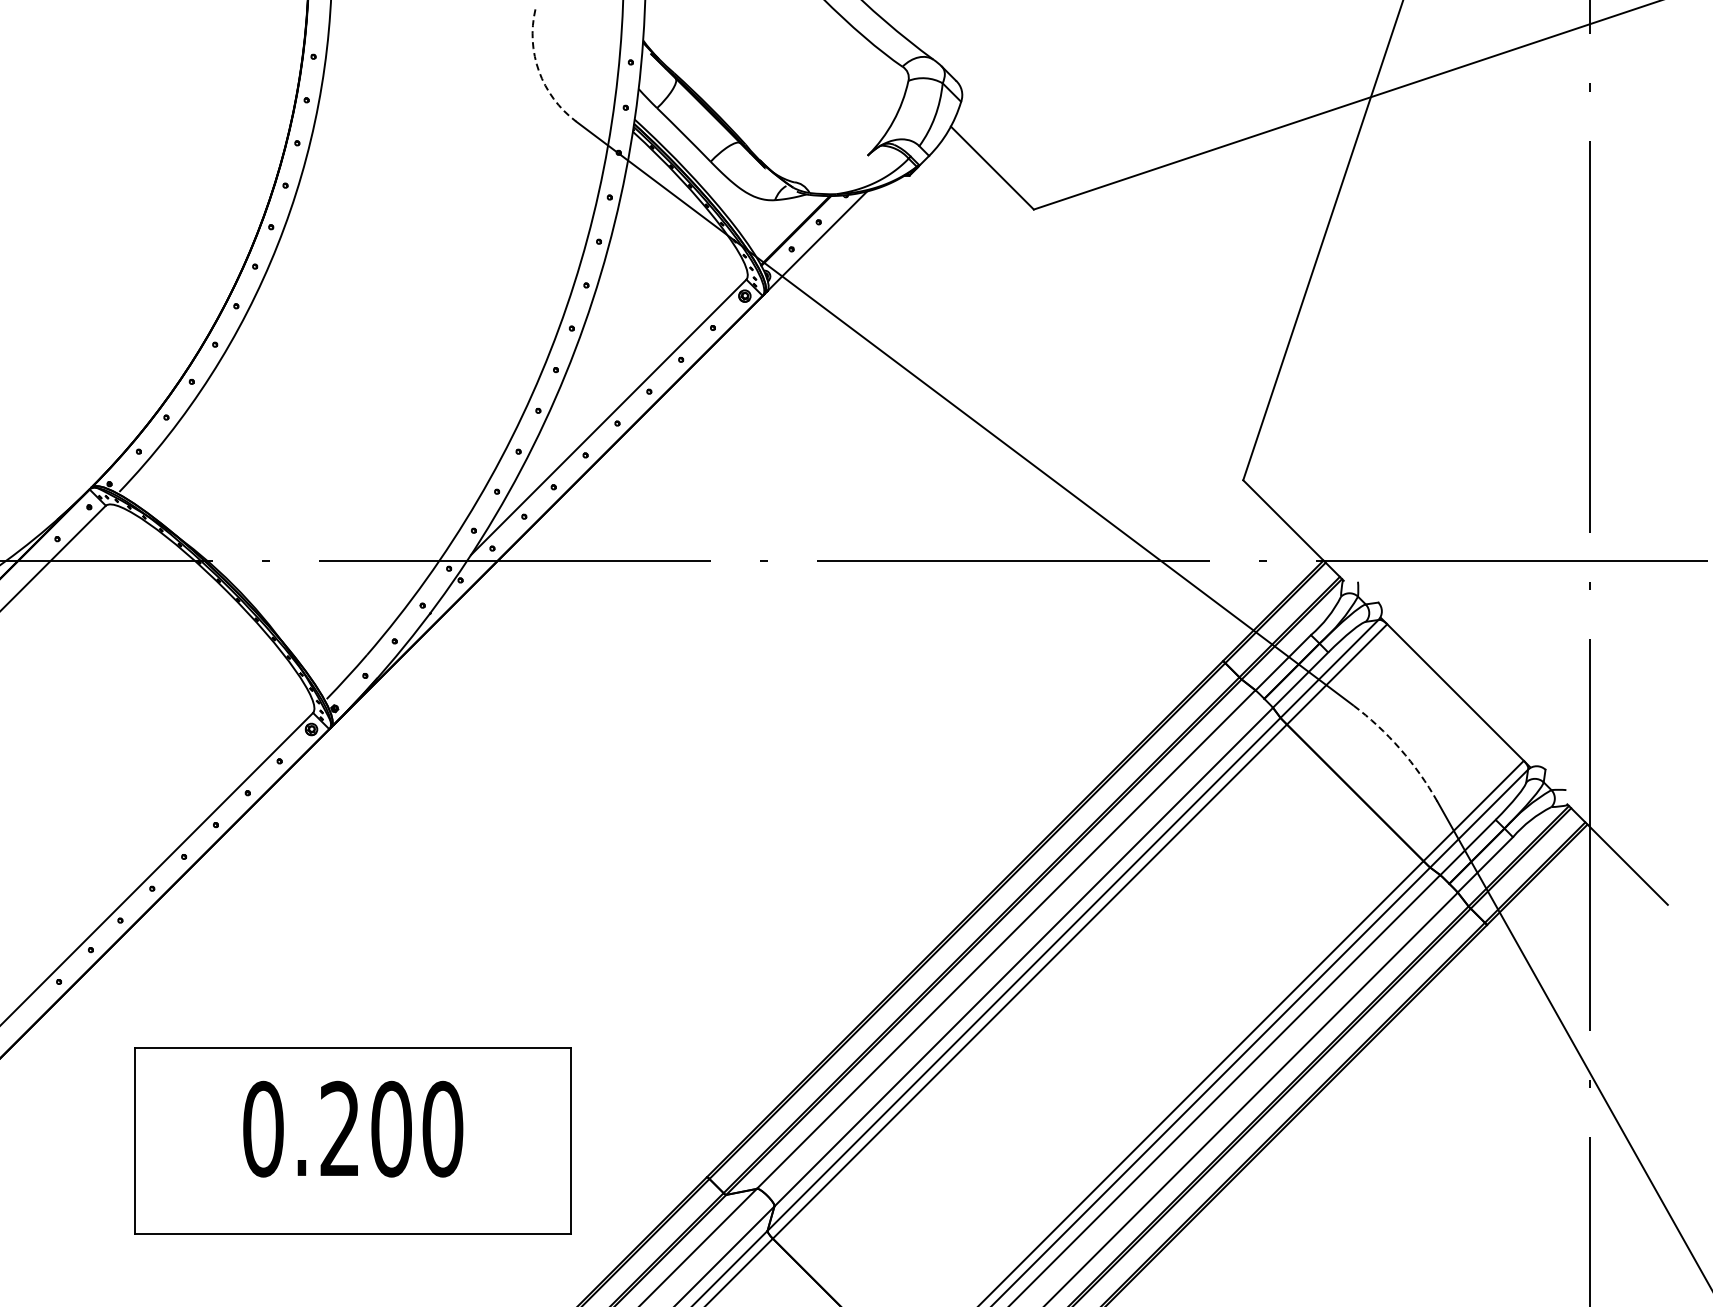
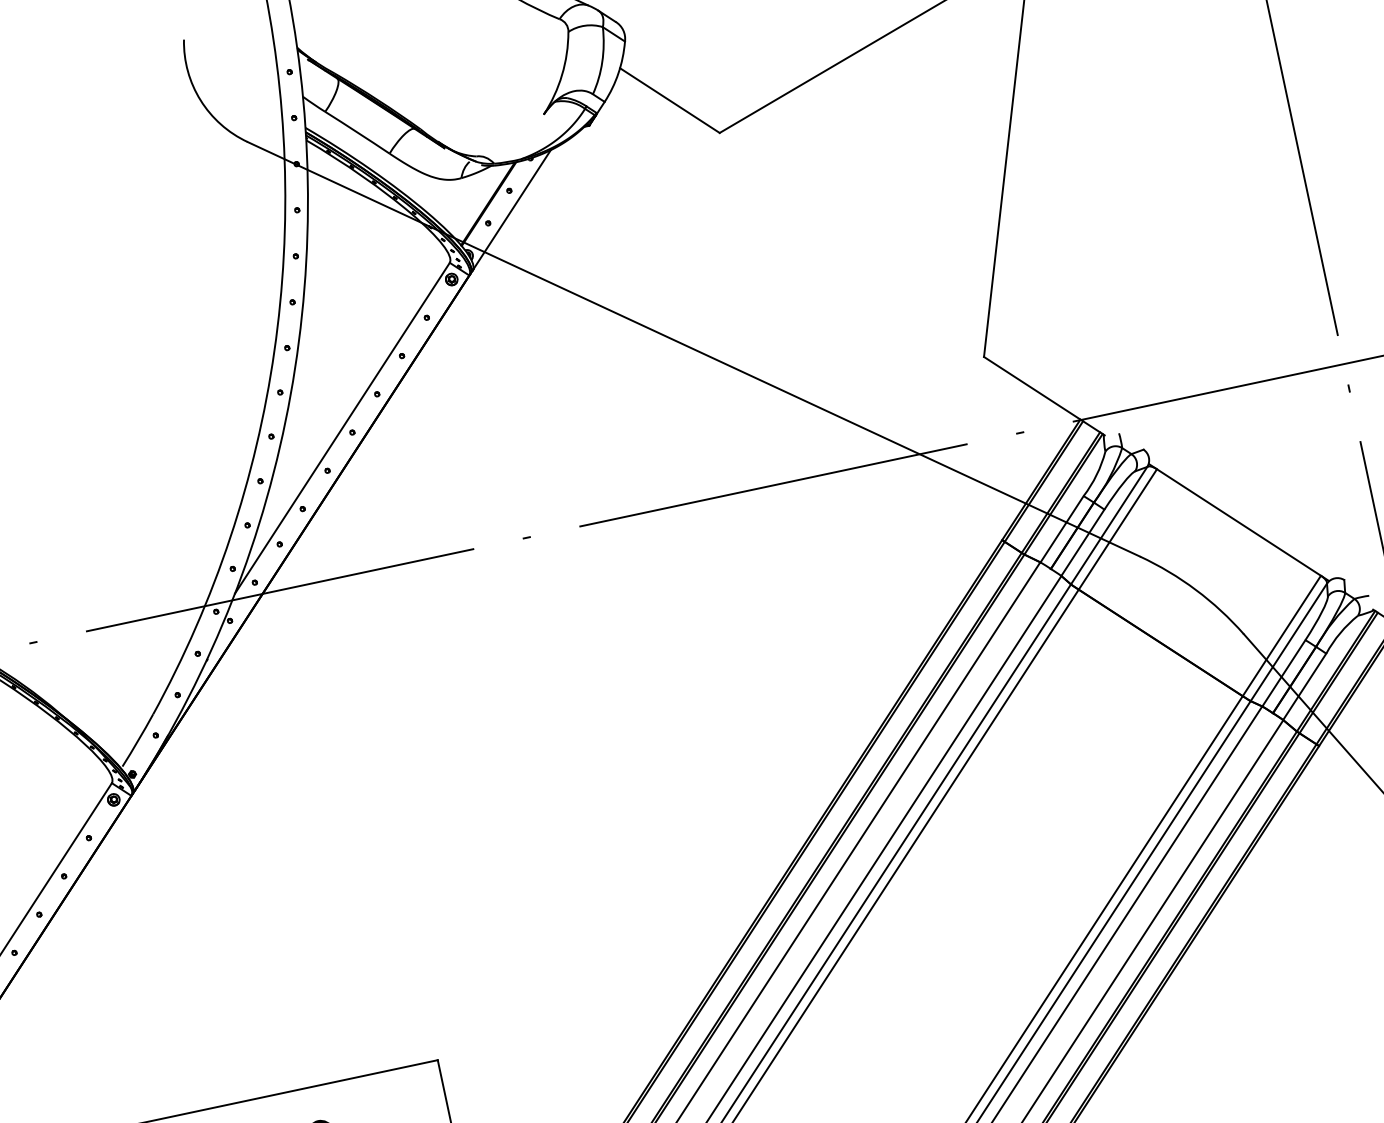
arc: (539, 71) -> (201, 100), dashed -> solid
arc: (1400, 748) -> (1196, 589), dashed -> solid

